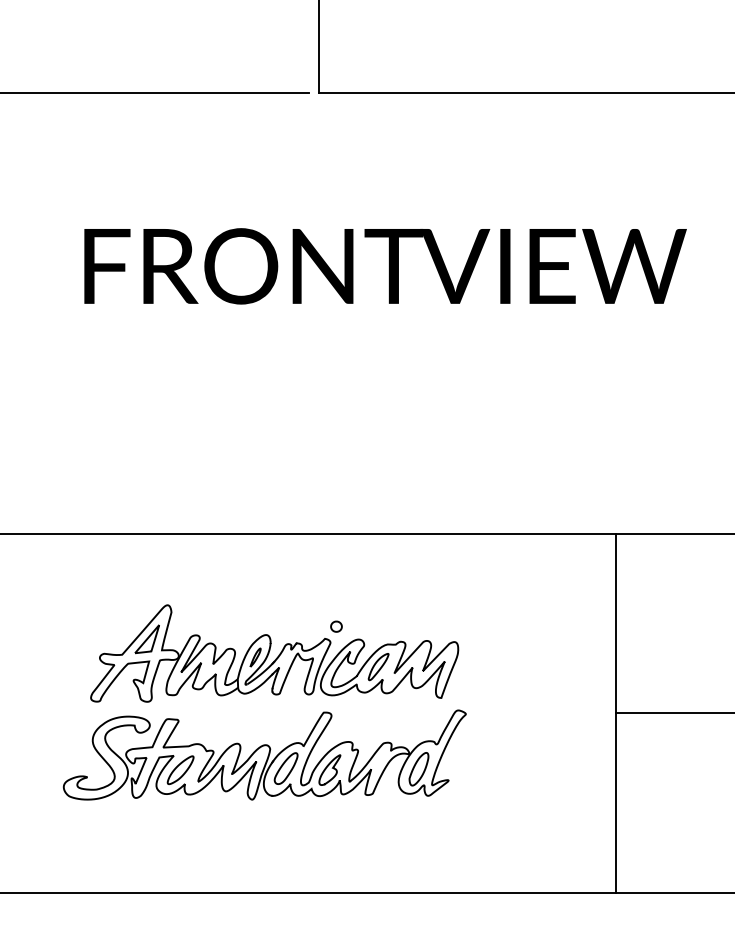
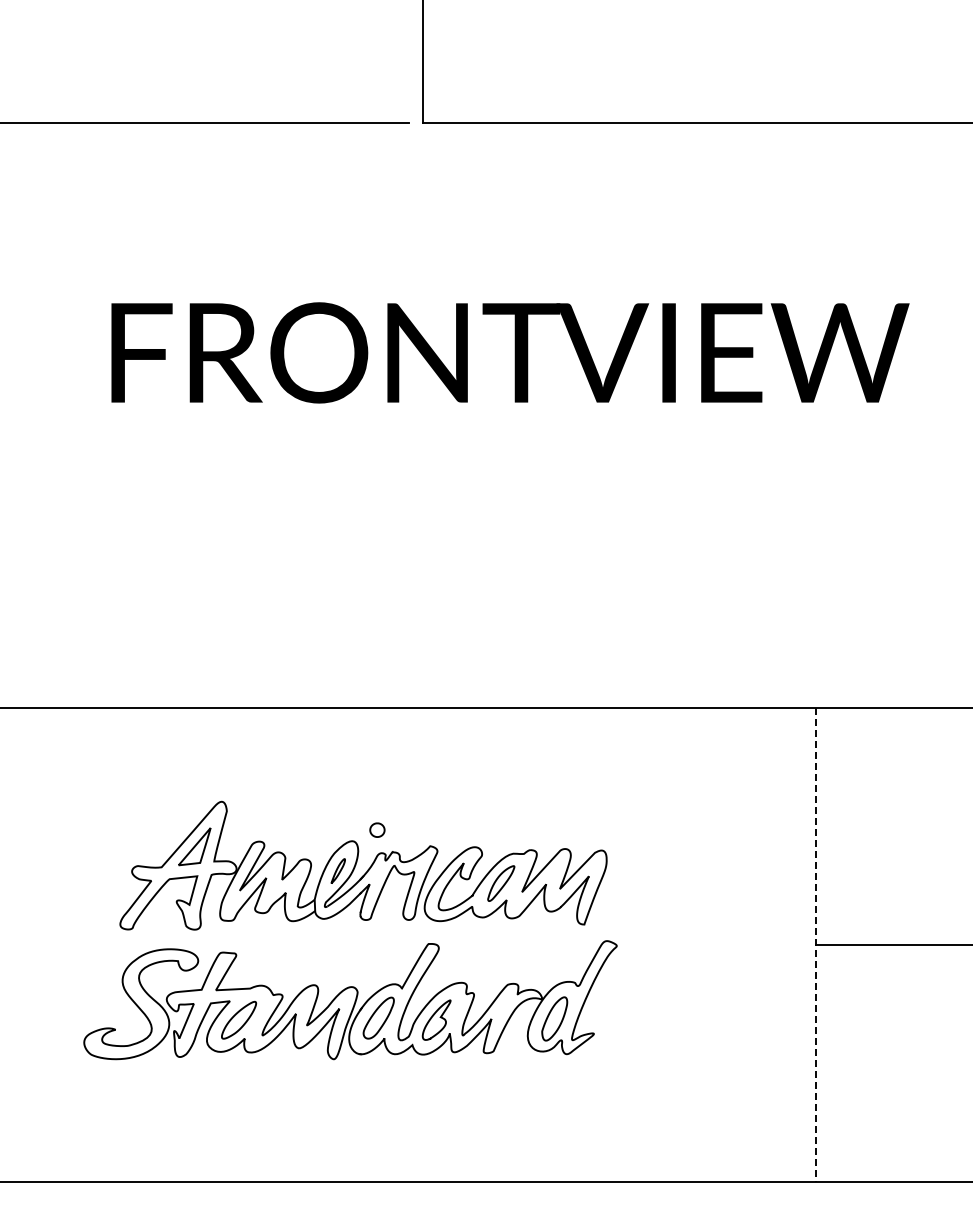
part: (336, 626) -> (377, 829), moved
line: (616, 713) -> (816, 945), solid -> dashed

